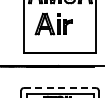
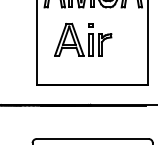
line: (60, 88) -> (93, 139), dashed -> solid

